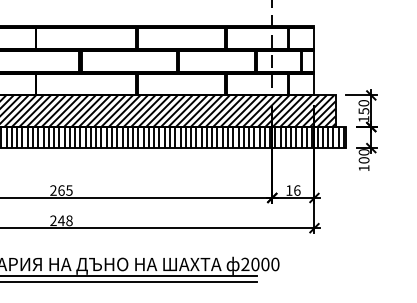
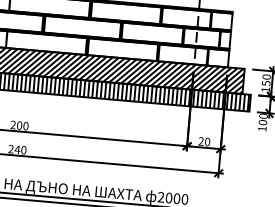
text: (65, 190) -> (22, 125), 265 -> 200
text: (293, 190) -> (204, 141), 16 -> 20
text: (69, 220) -> (23, 150), 248 -> 240

